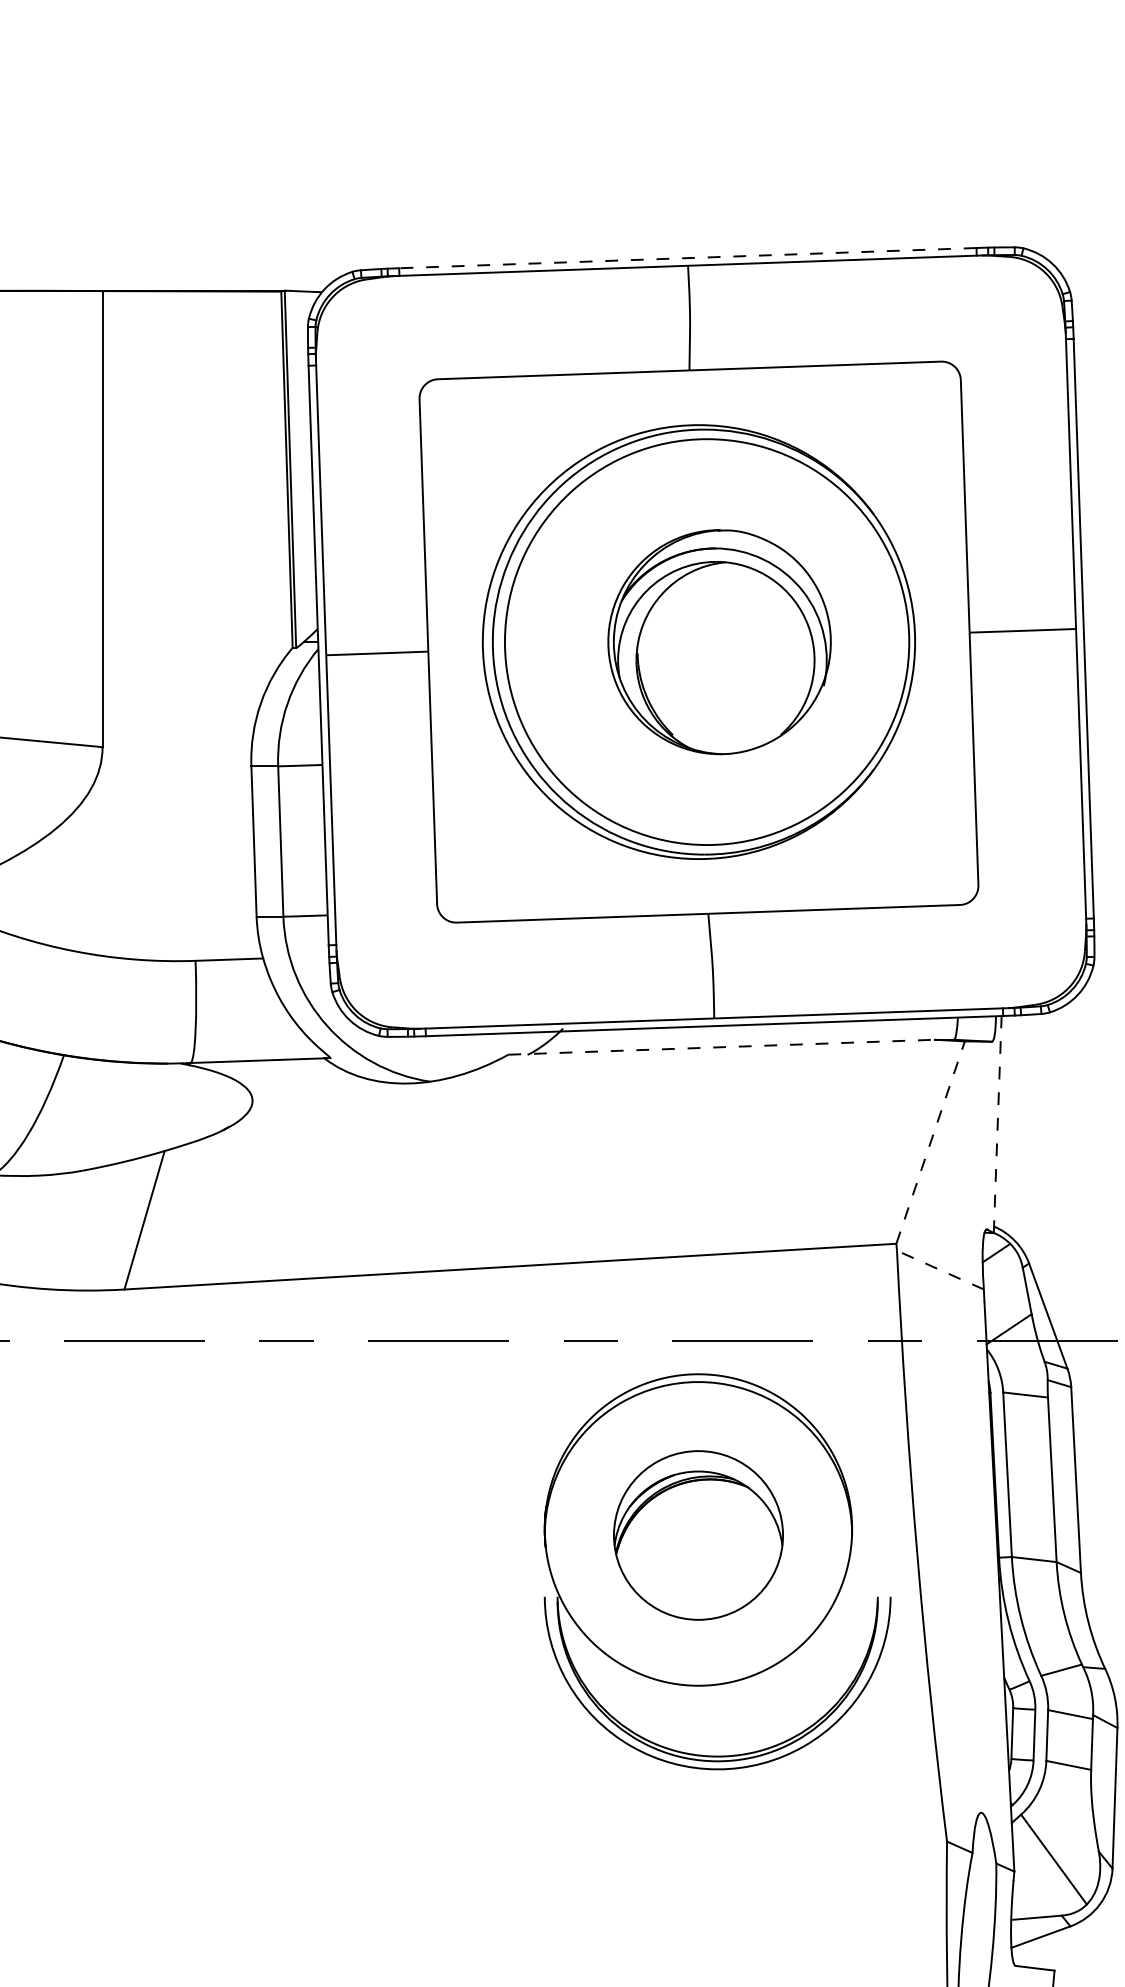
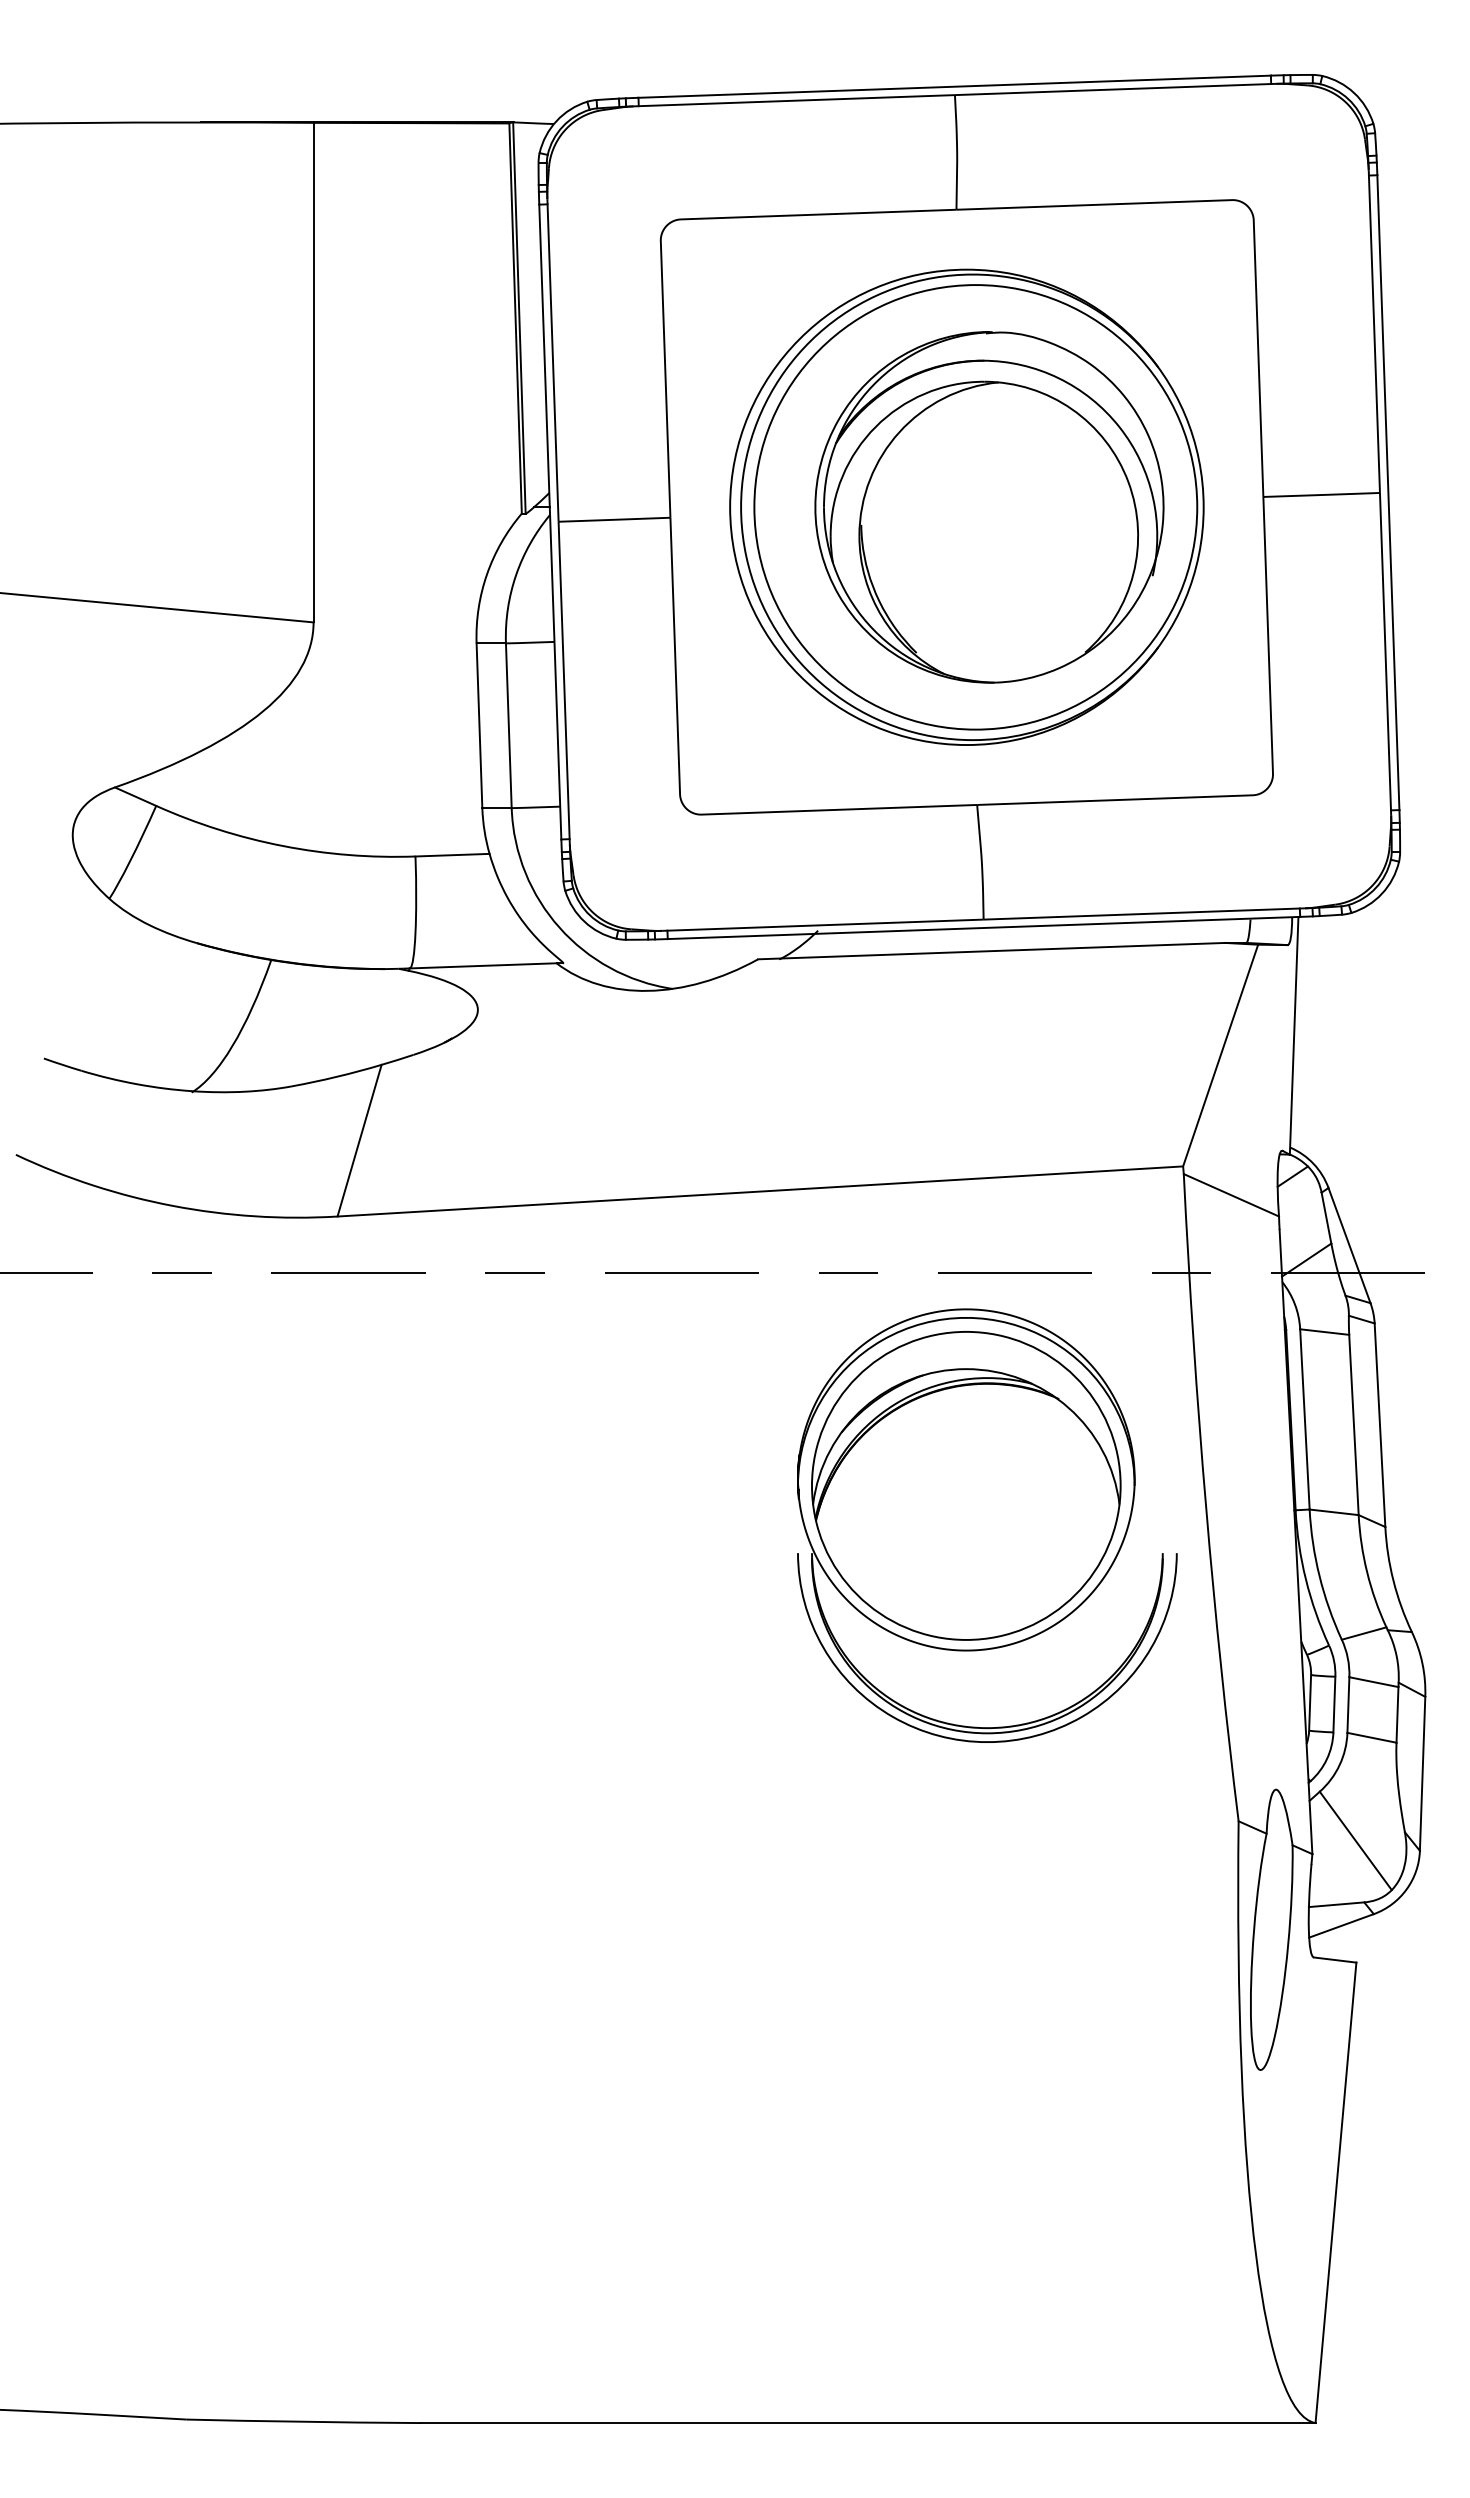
line: (687, 257) -> (954, 86), dashed -> solid
part: (719, 642) -> (989, 507), size x1.43
line: (721, 1047) -> (991, 951), dashed -> solid
line: (998, 1124) -> (1294, 1035), dashed -> solid
line: (930, 1142) -> (1220, 1055), dashed -> solid
line: (939, 1270) -> (1230, 1195), dashed -> solid
part: (698, 1535) -> (966, 1485), size x1.67

